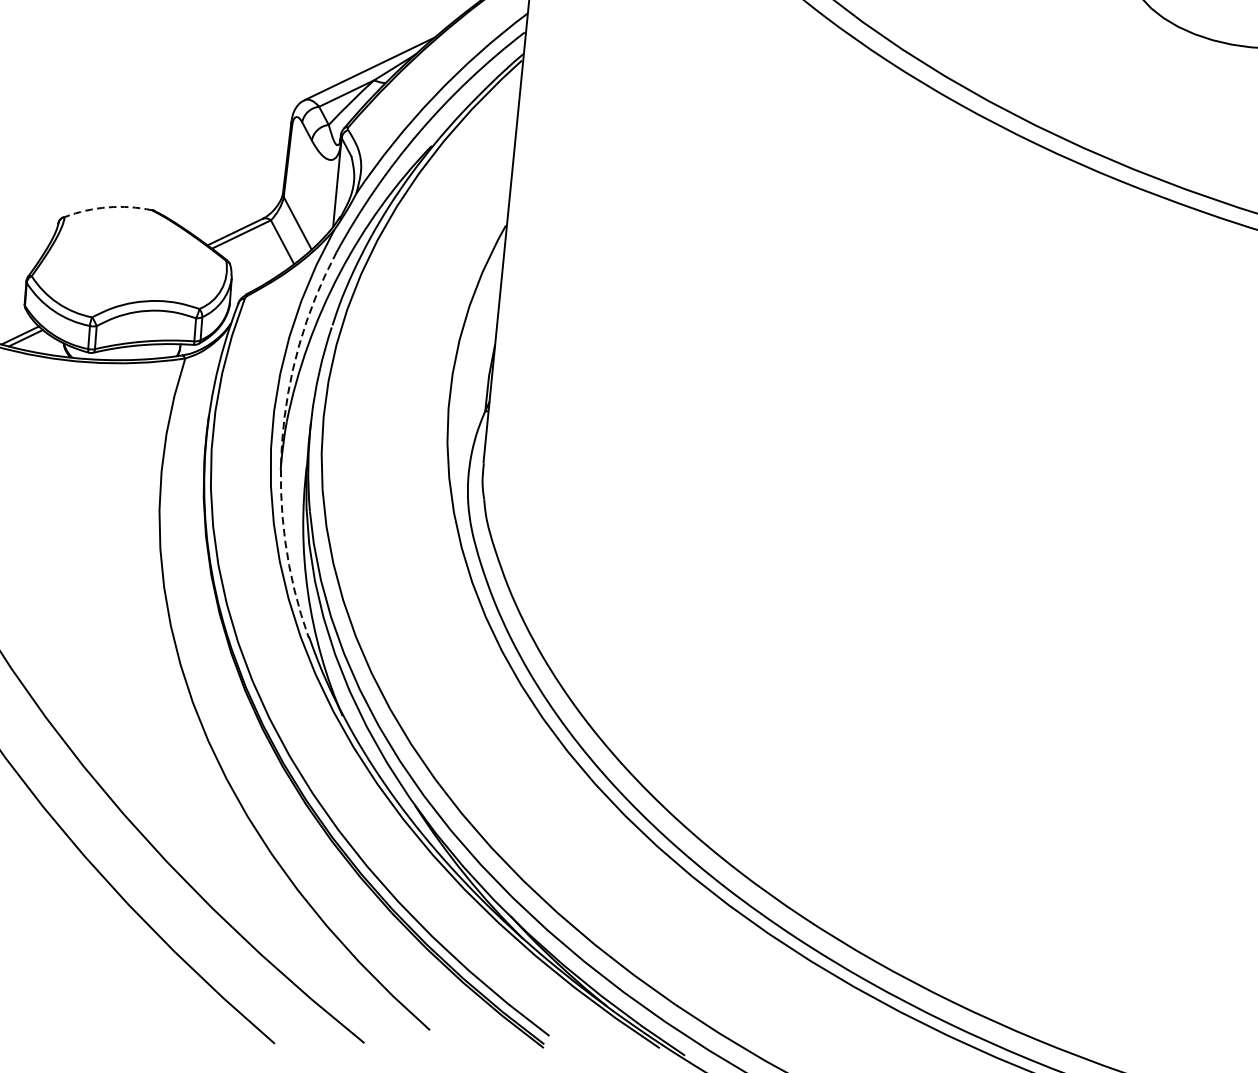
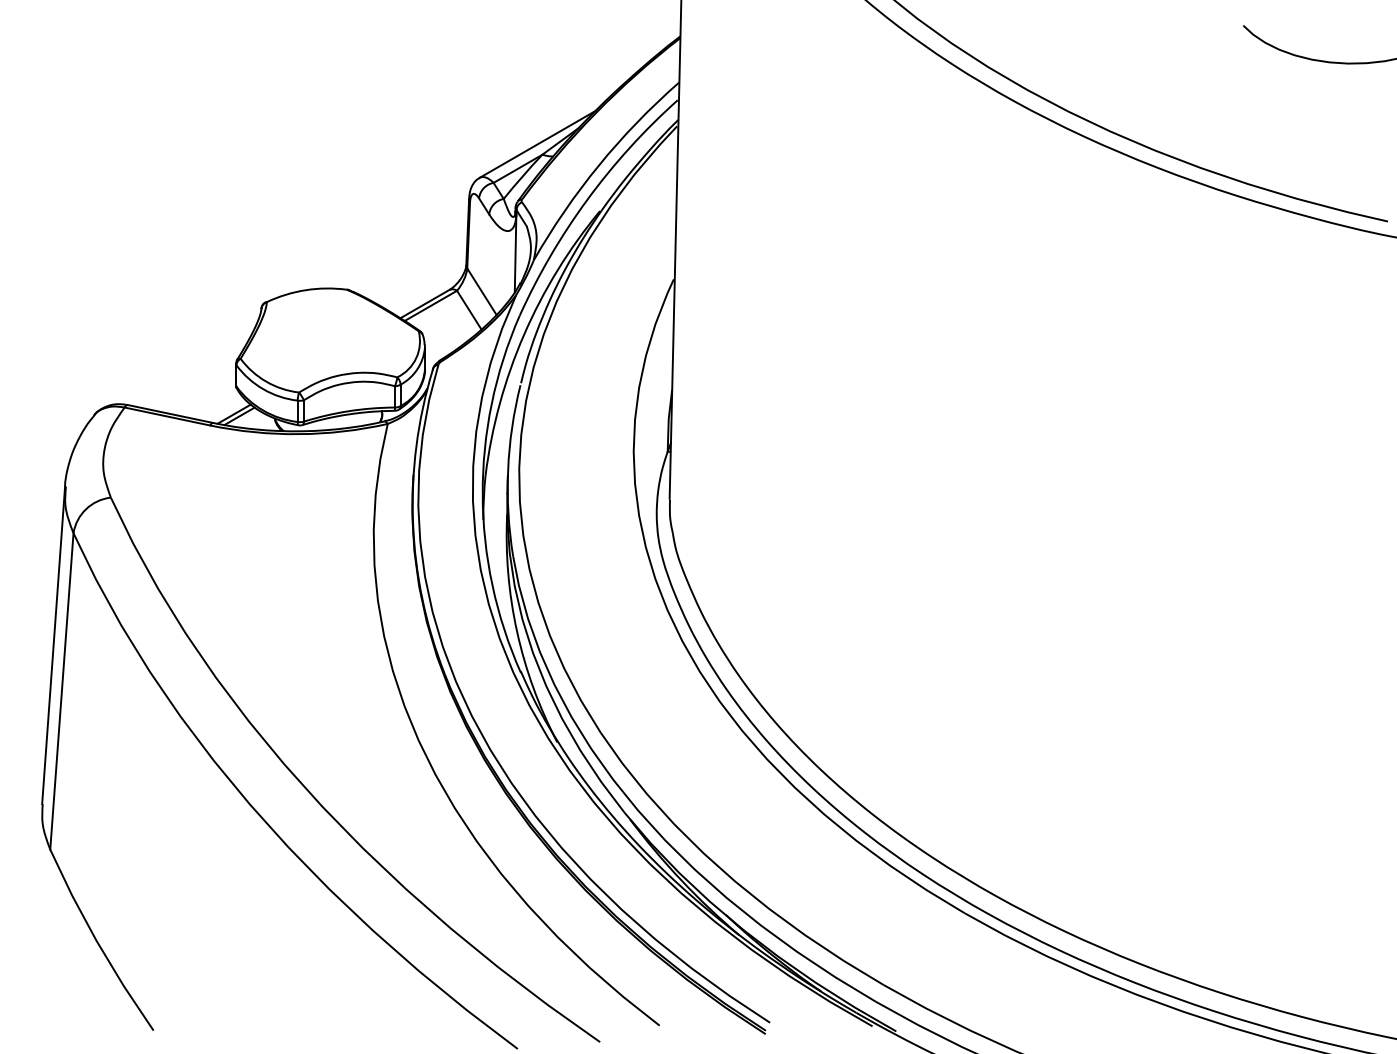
arc: (108, 207) -> (306, 290), dashed -> solid
arc: (281, 442) -> (482, 494), dashed -> solid

